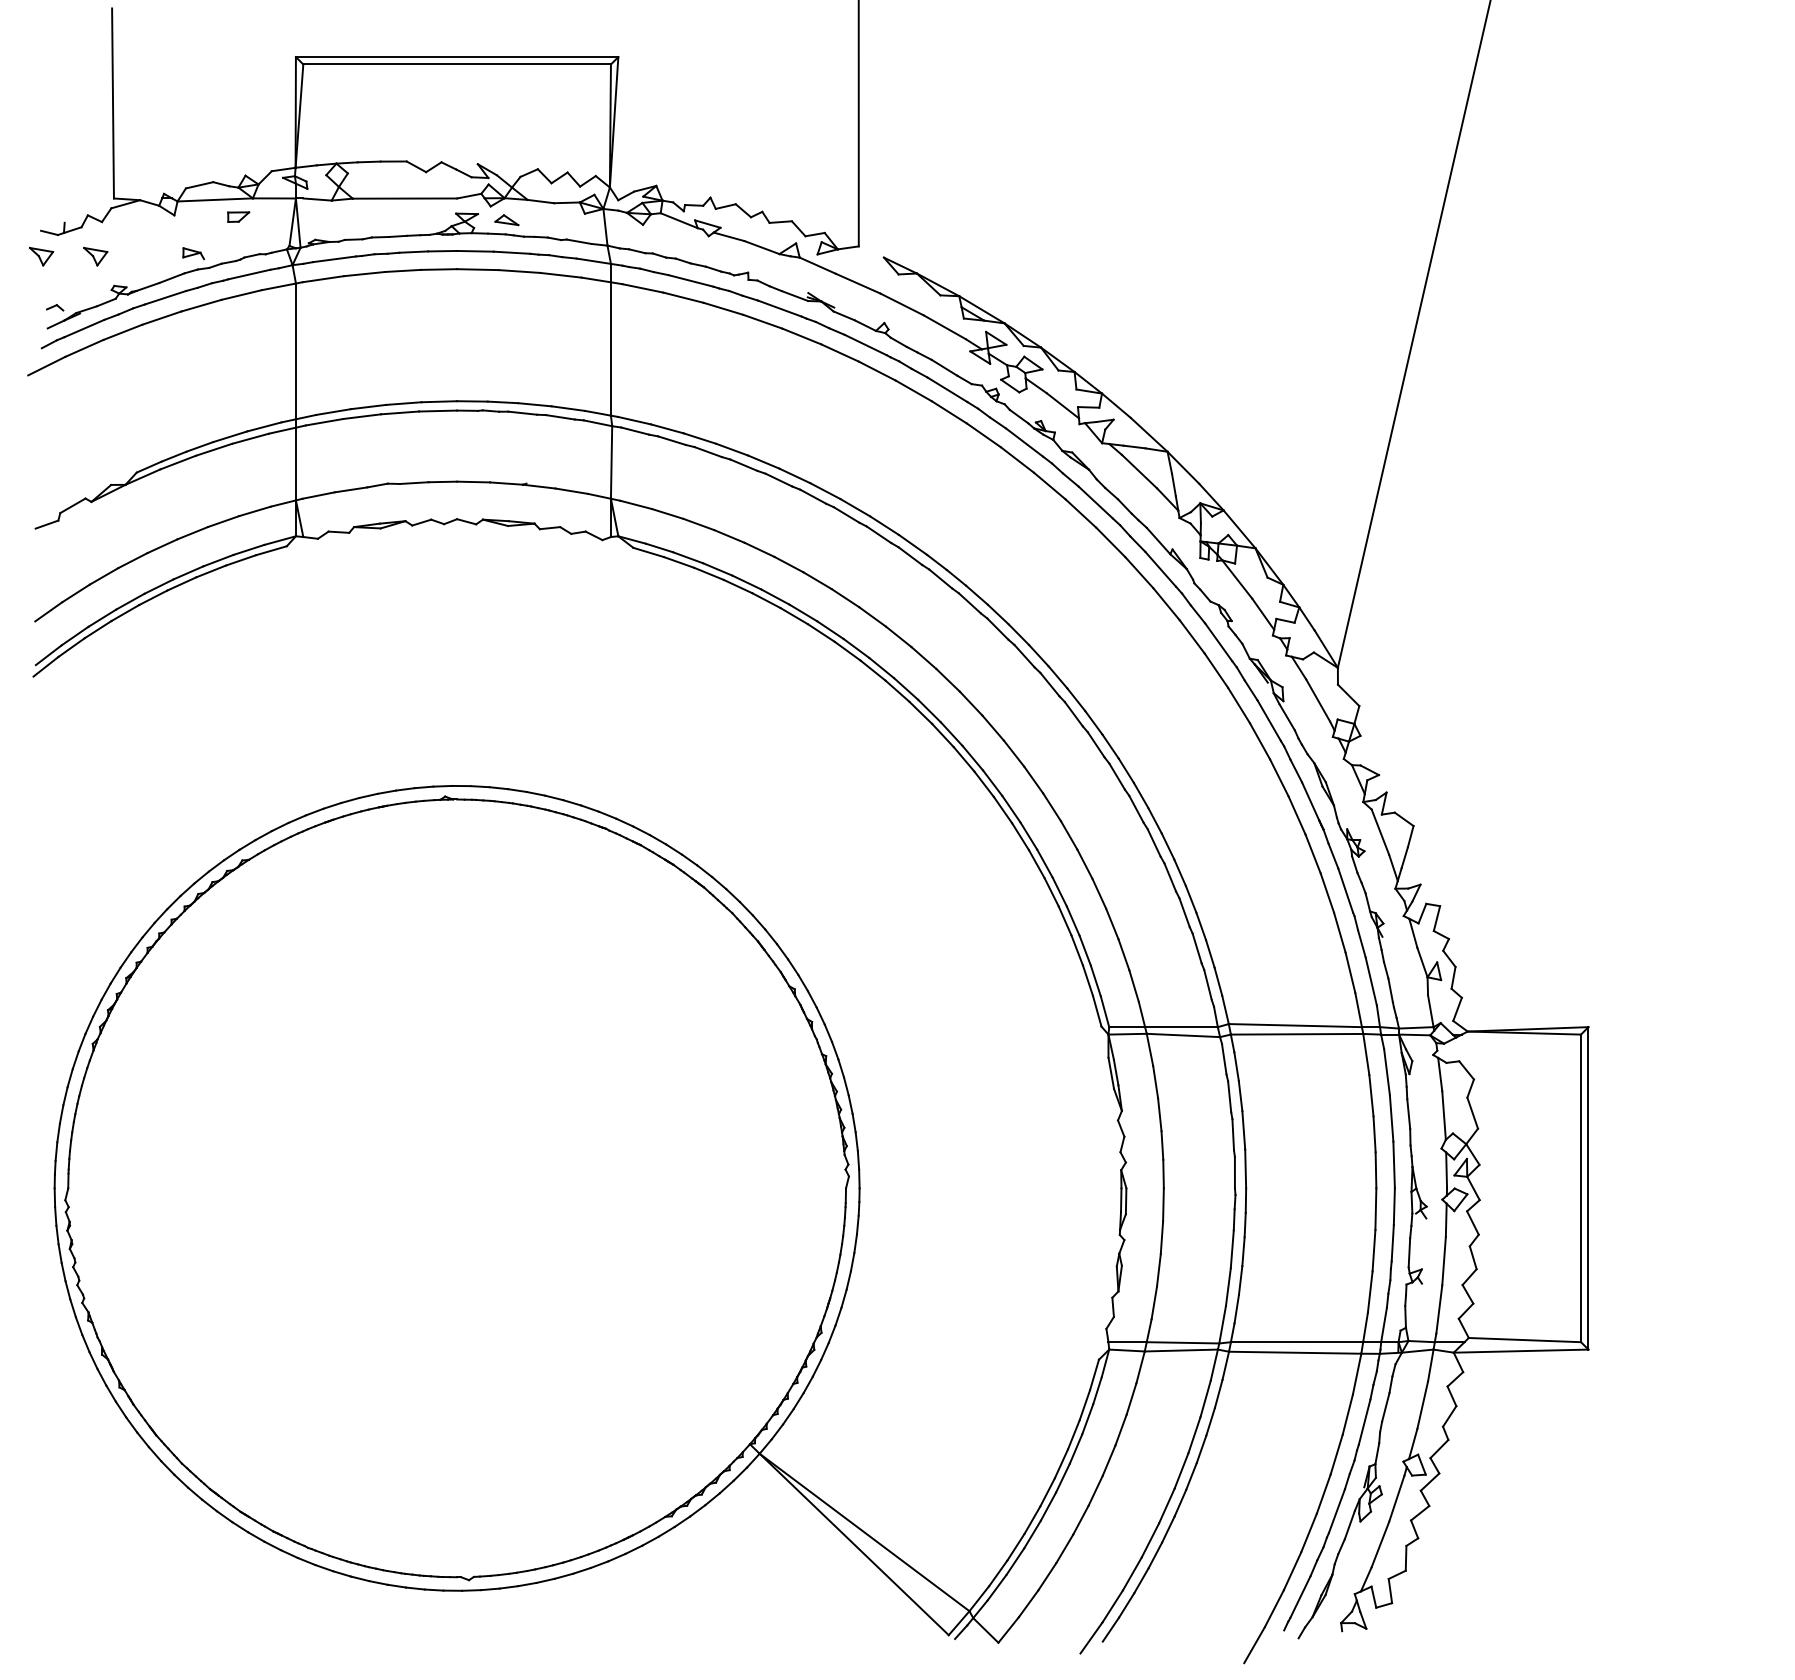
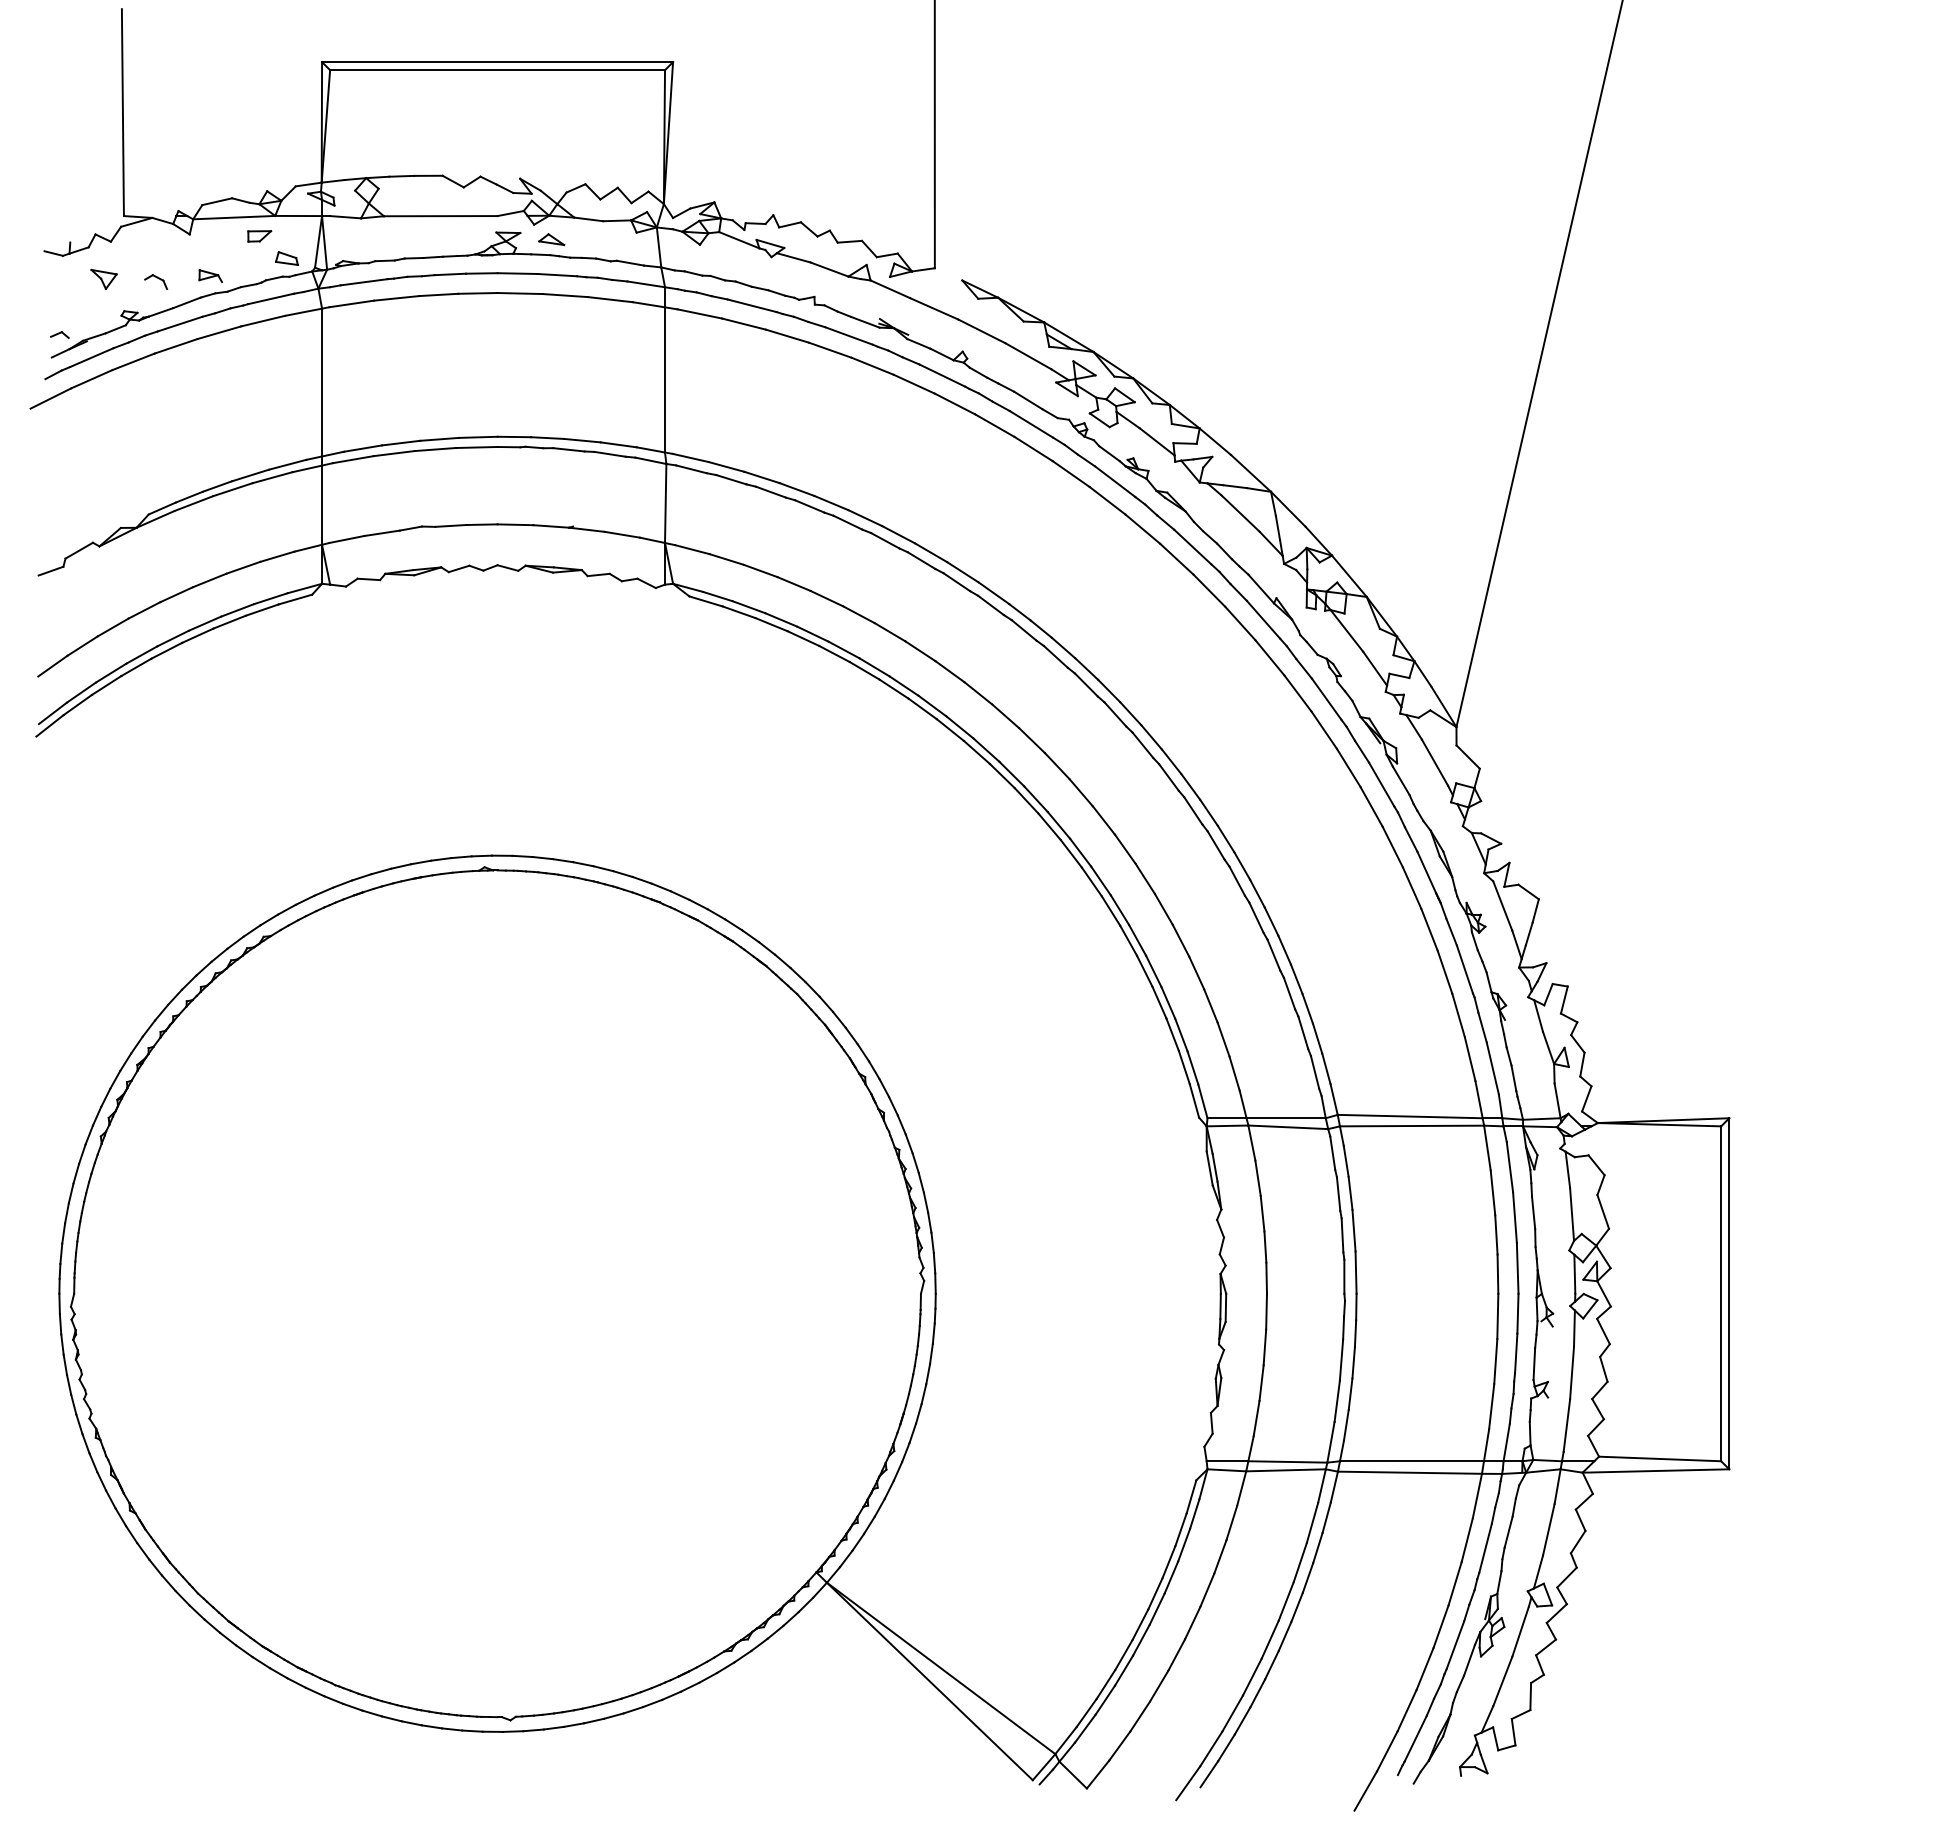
part: (263, 237) -> (286, 258), added
part: (40, 255) -> (44, 278), removed
part: (143, 258) -> (156, 281), added

